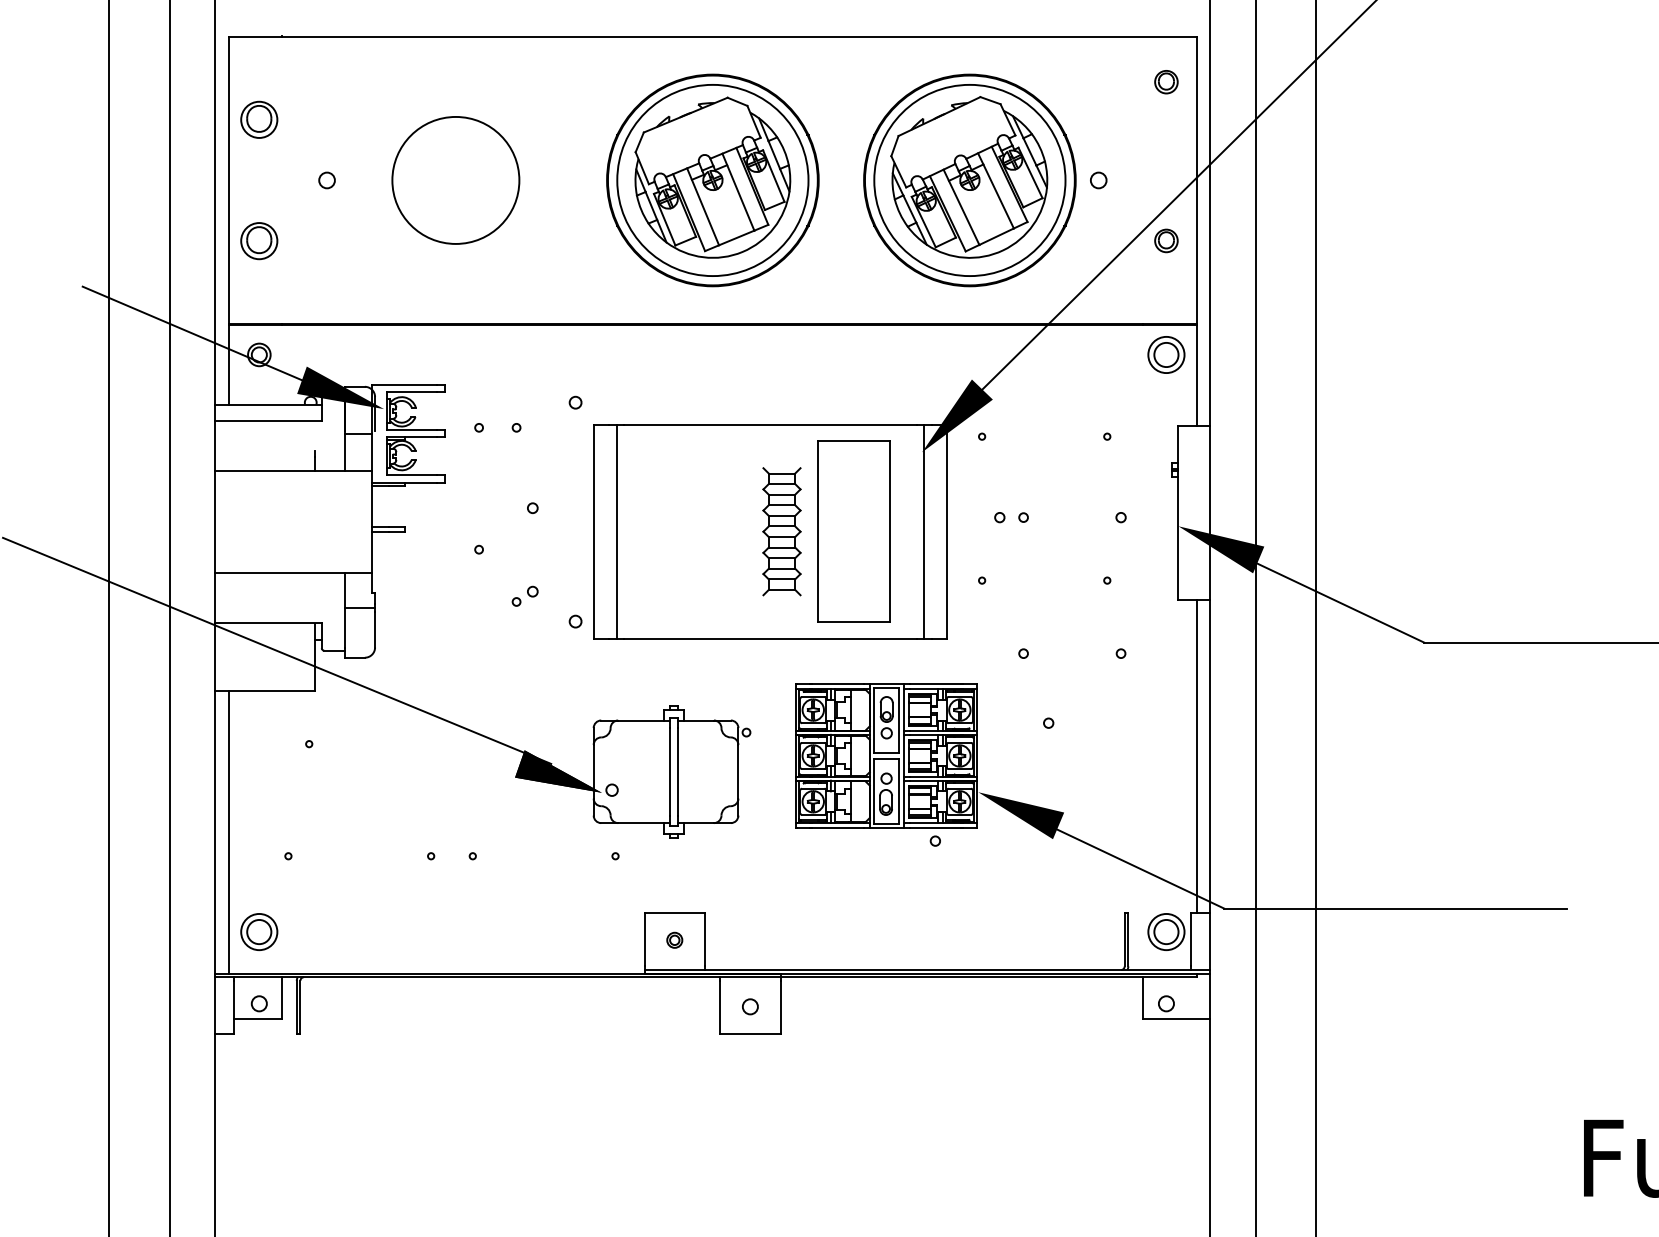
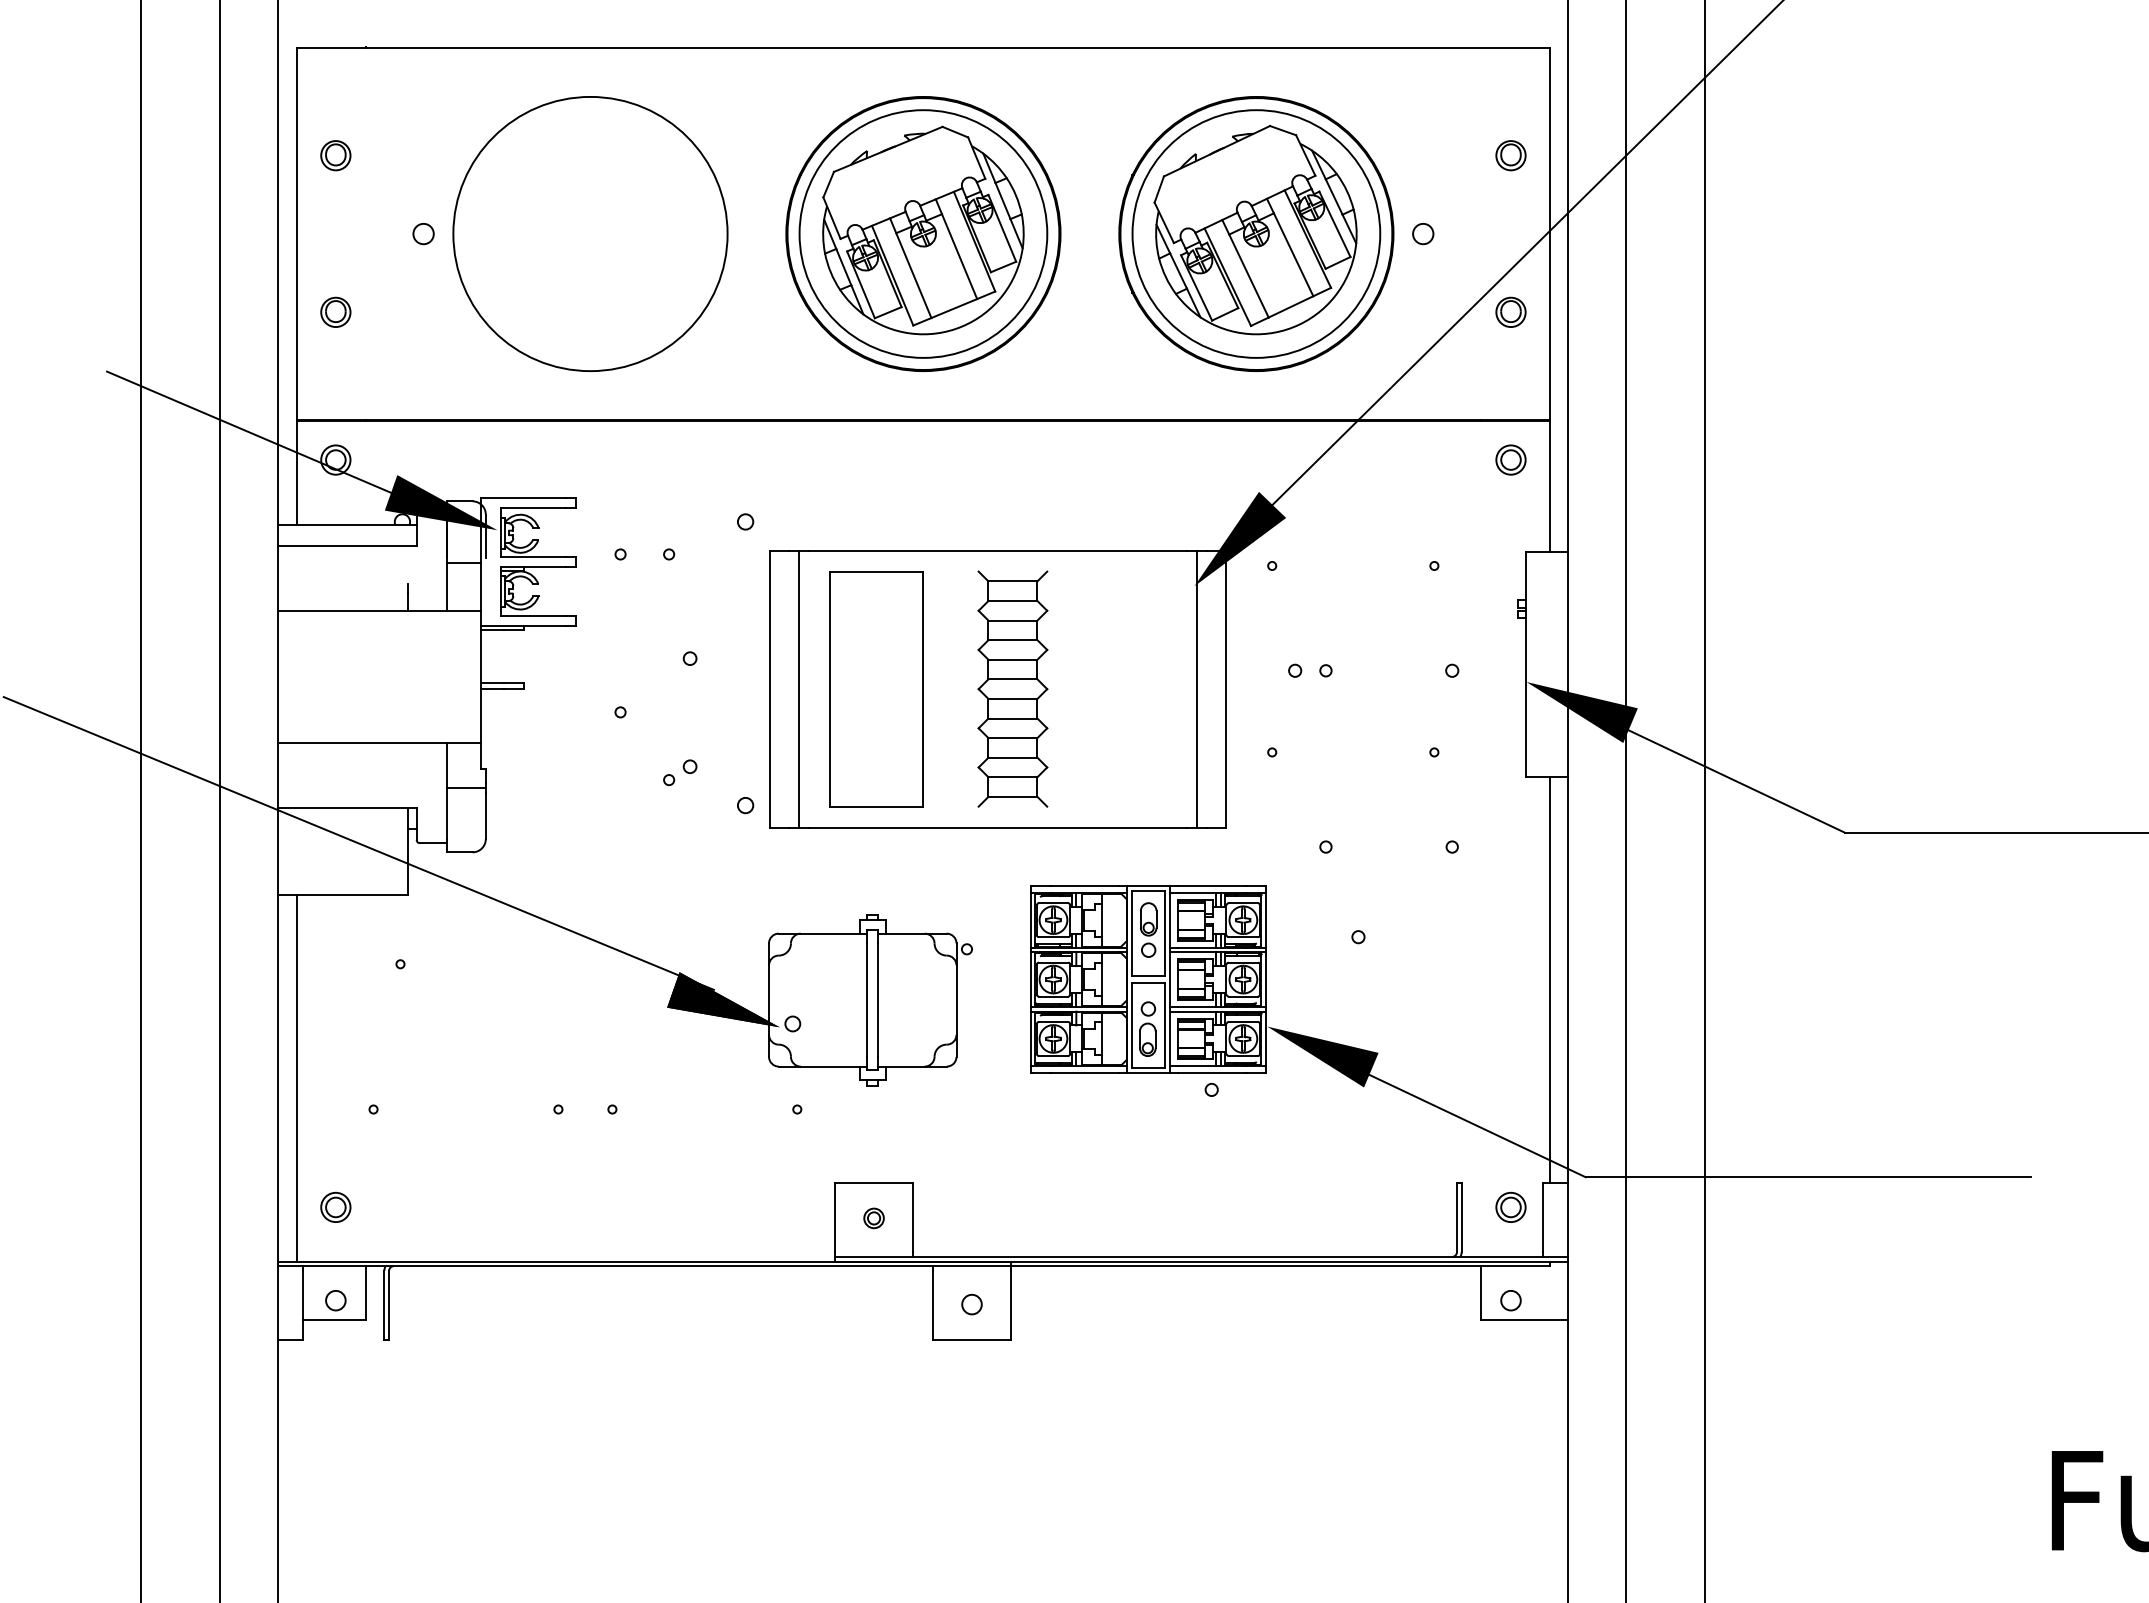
part: (1166, 82) -> (1510, 155), moved
part: (259, 119) -> (335, 155), size x0.62
circle: (455, 180) -> (590, 233), size x1.67
part: (259, 240) -> (335, 311), size x0.62
part: (1166, 354) -> (1510, 459), size x0.62
part: (781, 531) -> (1012, 688), size x1.43
part: (854, 532) -> (876, 689), moved
part: (259, 931) -> (335, 1206), size x0.62
part: (1166, 931) -> (1510, 1206), size x0.62

